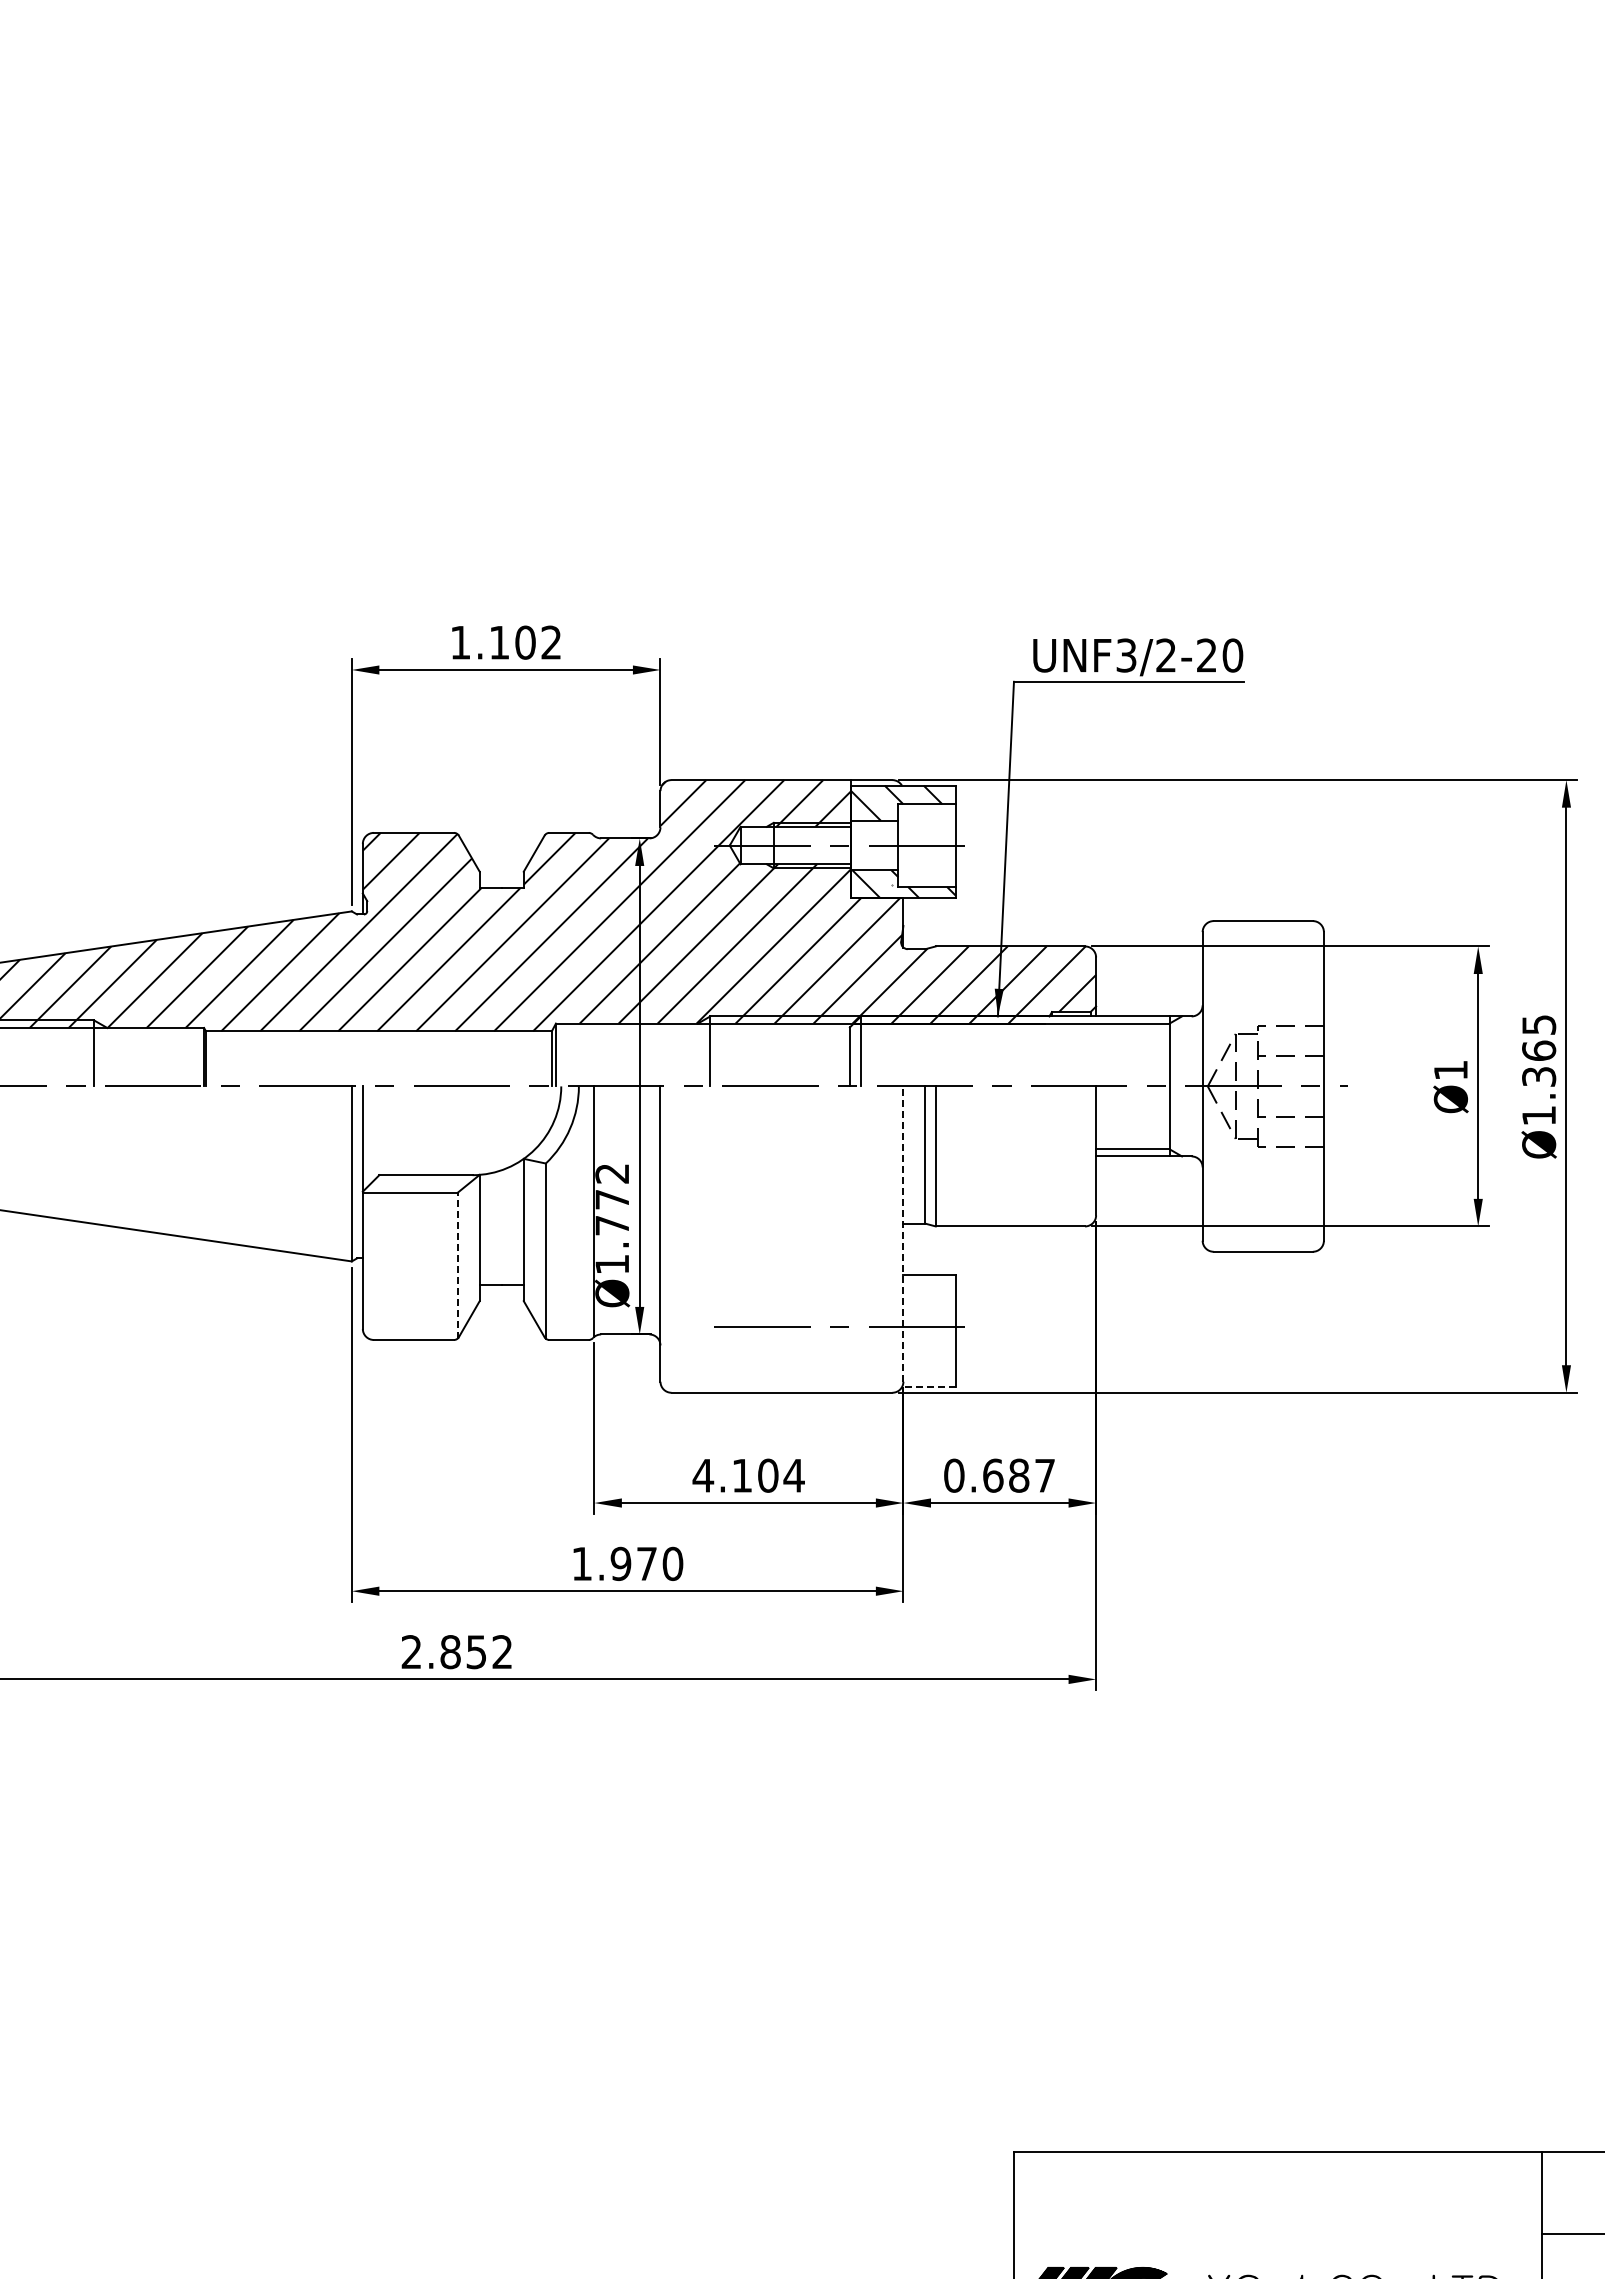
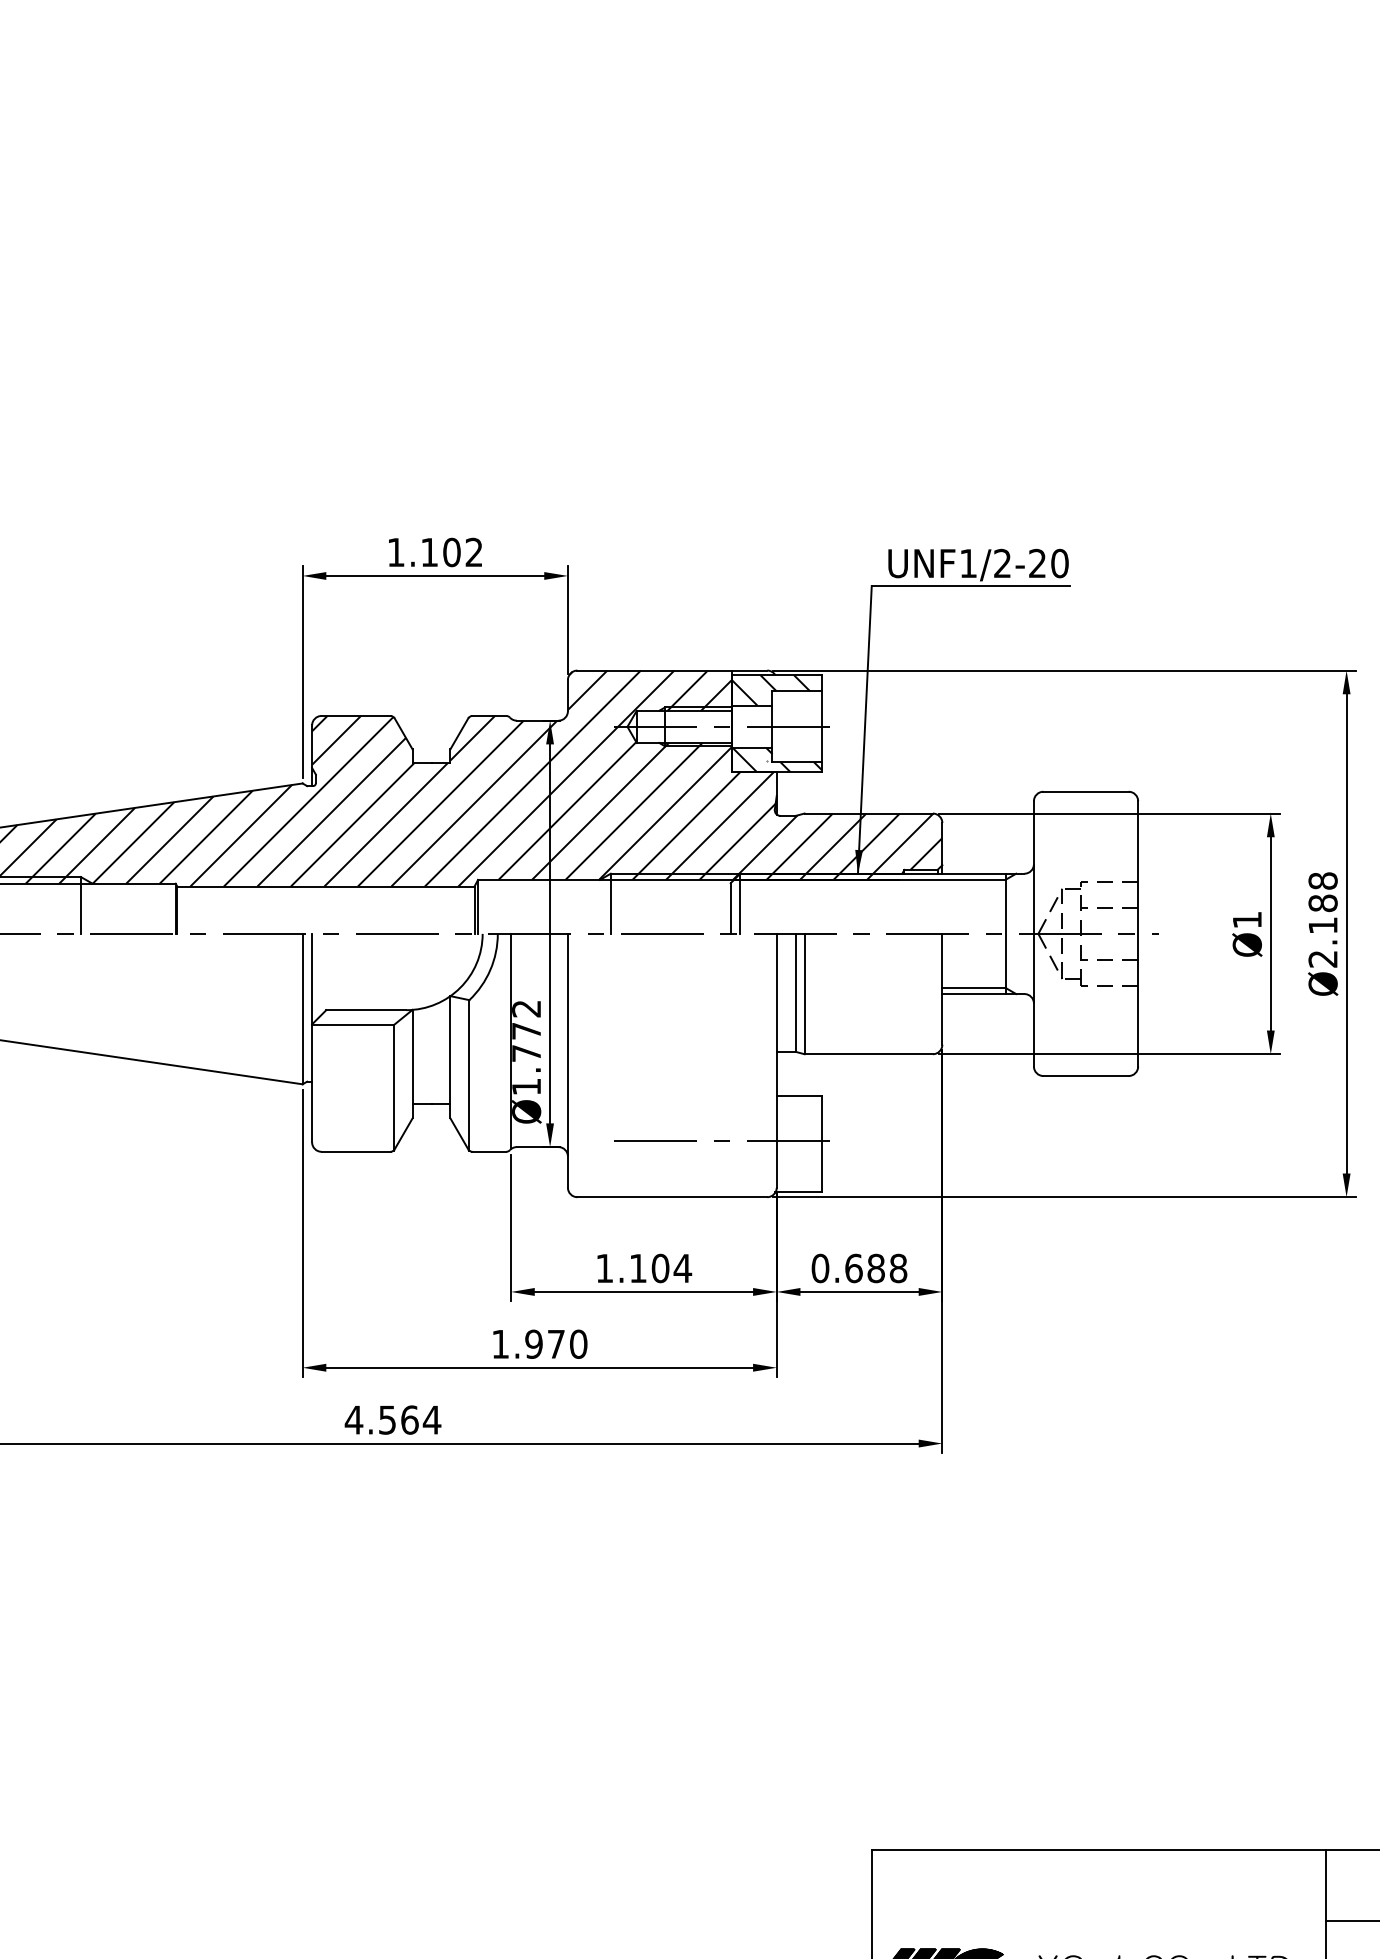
text: (1126, 655) -> (968, 563), UNF3/2-20 -> UNF1/2-20
text: (1539, 1069) -> (1323, 919), Ø1.365 -> Ø2.188
line: (903, 1234) -> (776, 1061), dashed -> solid
line: (457, 1265) -> (393, 1087), dashed -> solid
line: (928, 1387) -> (798, 1192), dashed -> solid
text: (703, 1475) -> (604, 1268), 4.104 -> 1.104
text: (1045, 1475) -> (898, 1268), 0.687 -> 0.688
text: (456, 1652) -> (392, 1420), 2.852 -> 4.564

